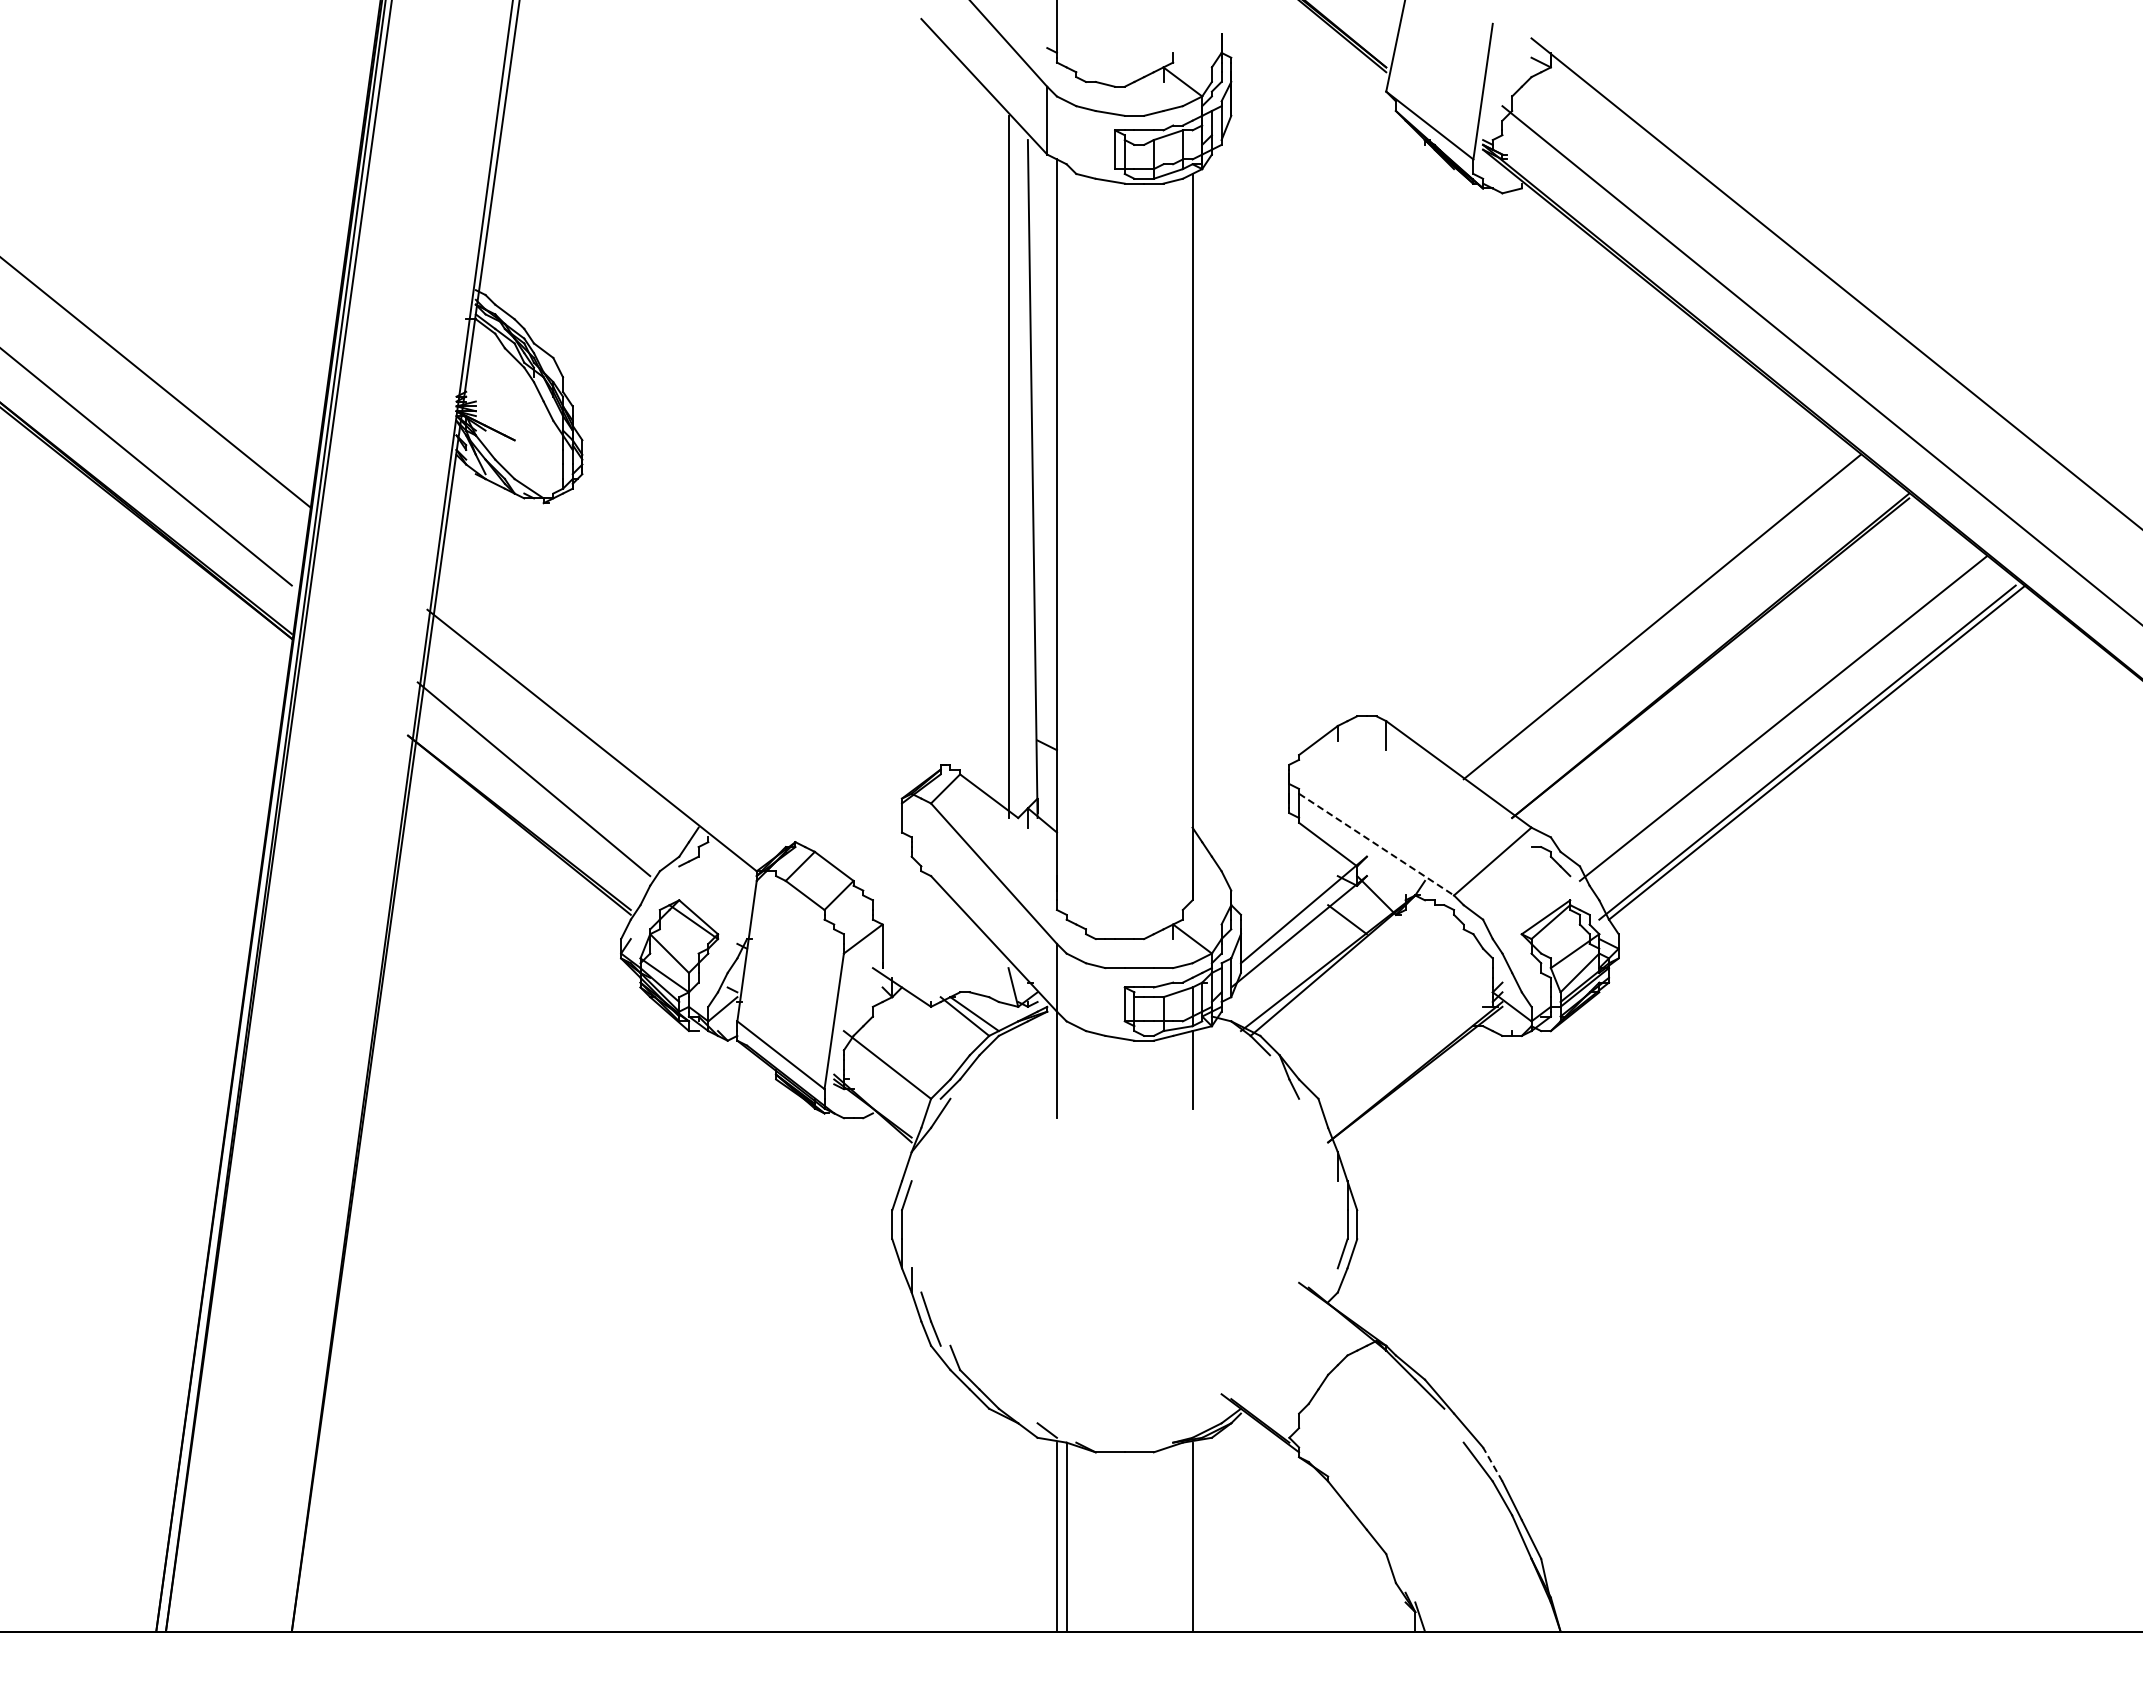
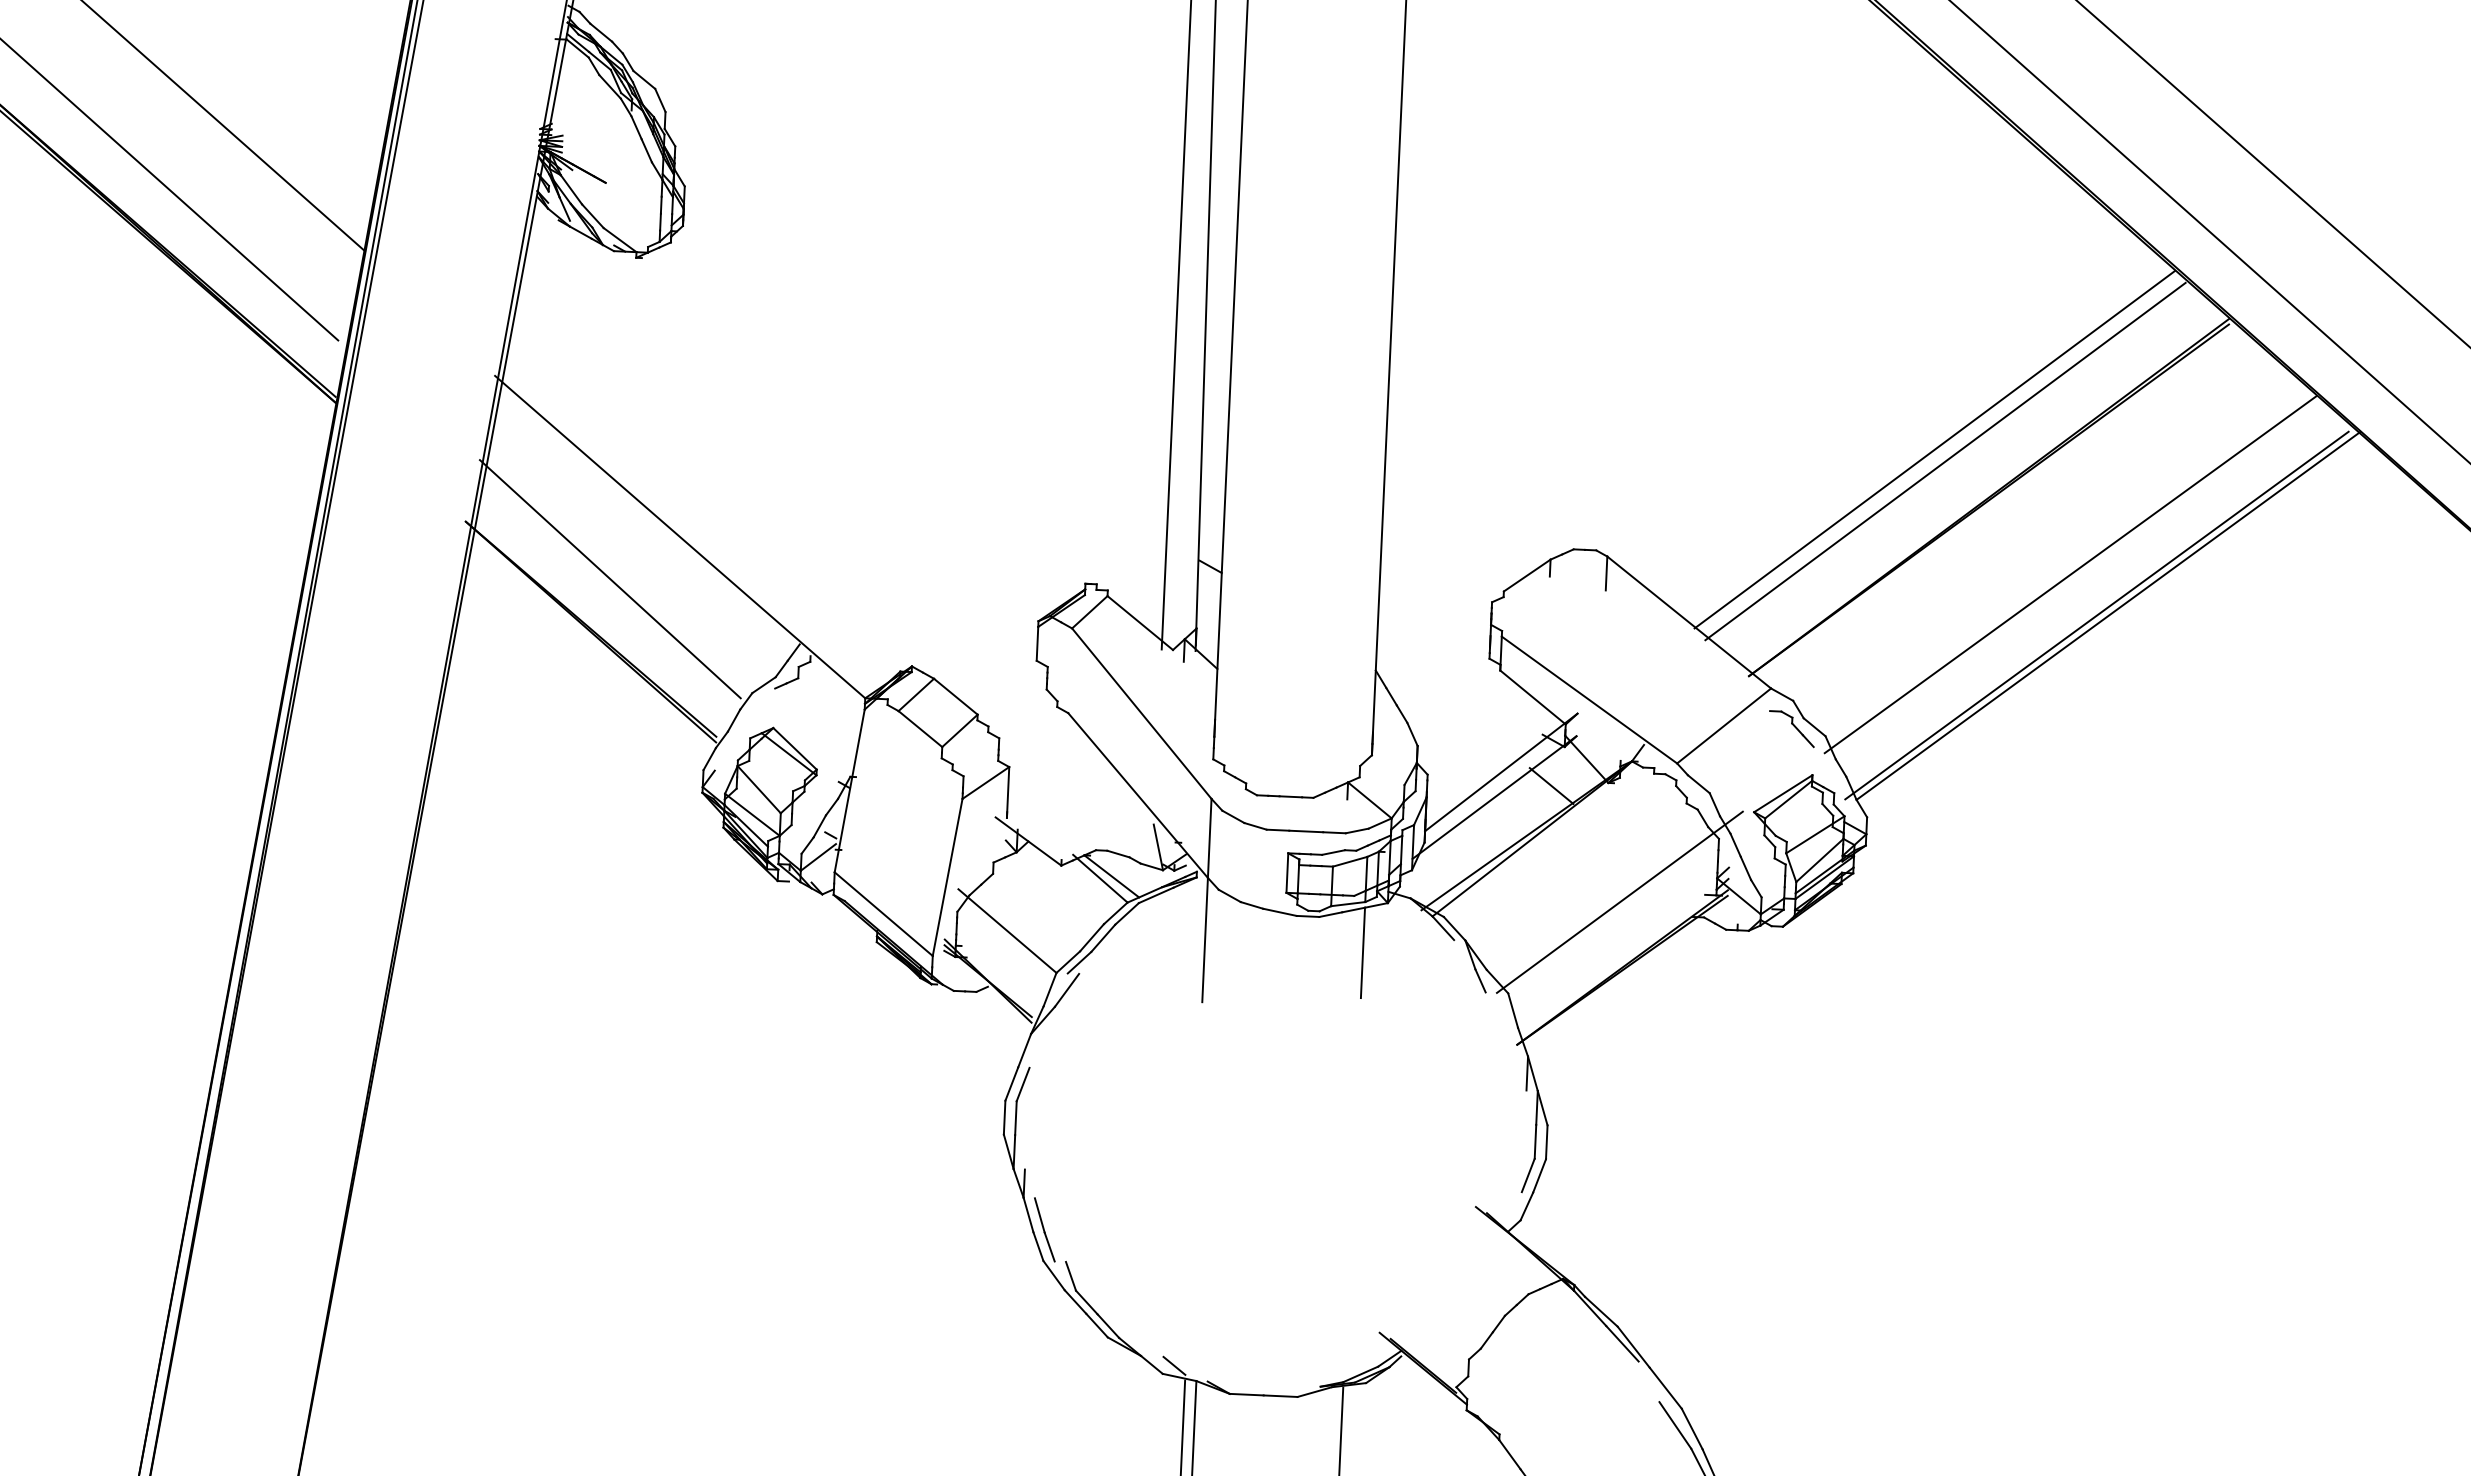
line: (1671, 626) -> (1944, 461), added
line: (1376, 844) -> (1589, 699), dashed -> solid
line: (1410, 1016) -> (1619, 902), added
line: (1492, 1464) -> (1691, 1429), dashed -> solid

